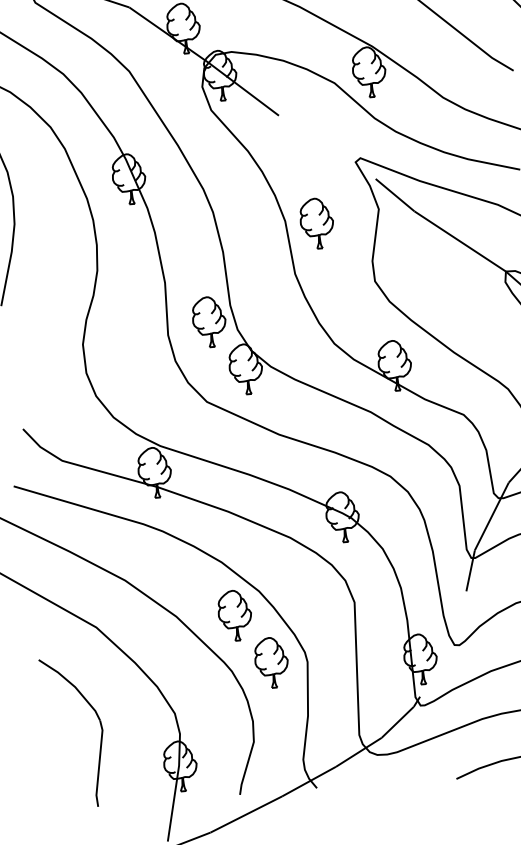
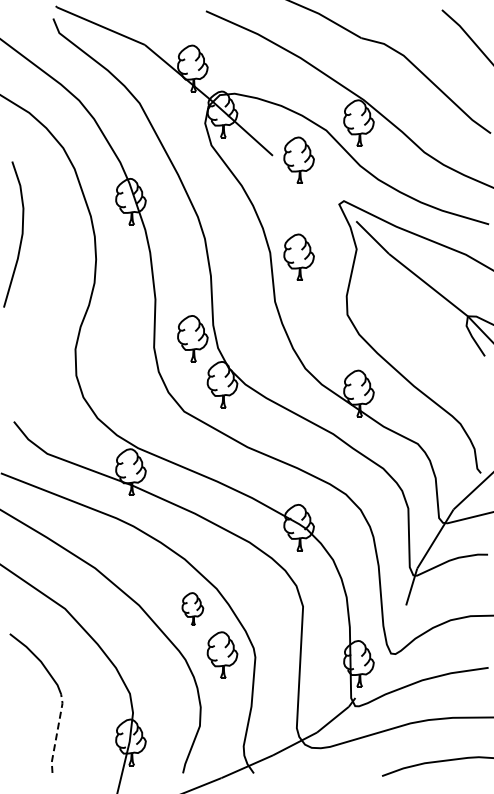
part: (307, 117) -> (298, 159), added
part: (234, 614) -> (192, 608), size x0.7
line: (99, 762) -> (57, 732), solid -> dashed

